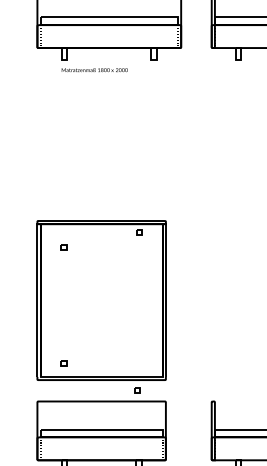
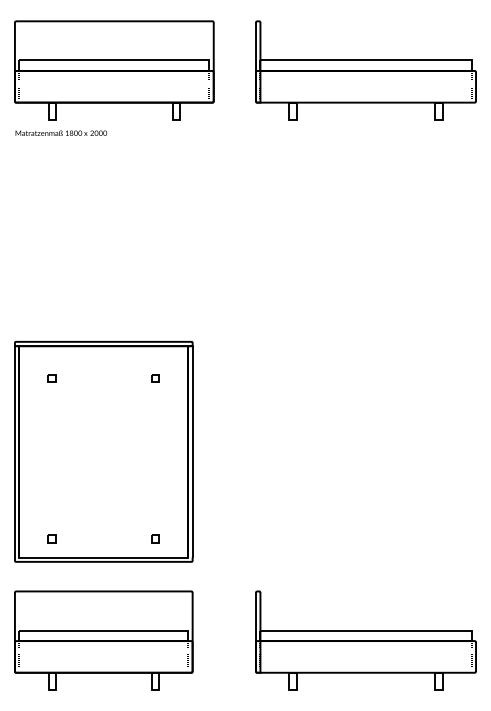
text: (94, 69) -> (61, 132), moved
part: (139, 232) -> (155, 378), moved
part: (137, 389) -> (155, 538), moved

